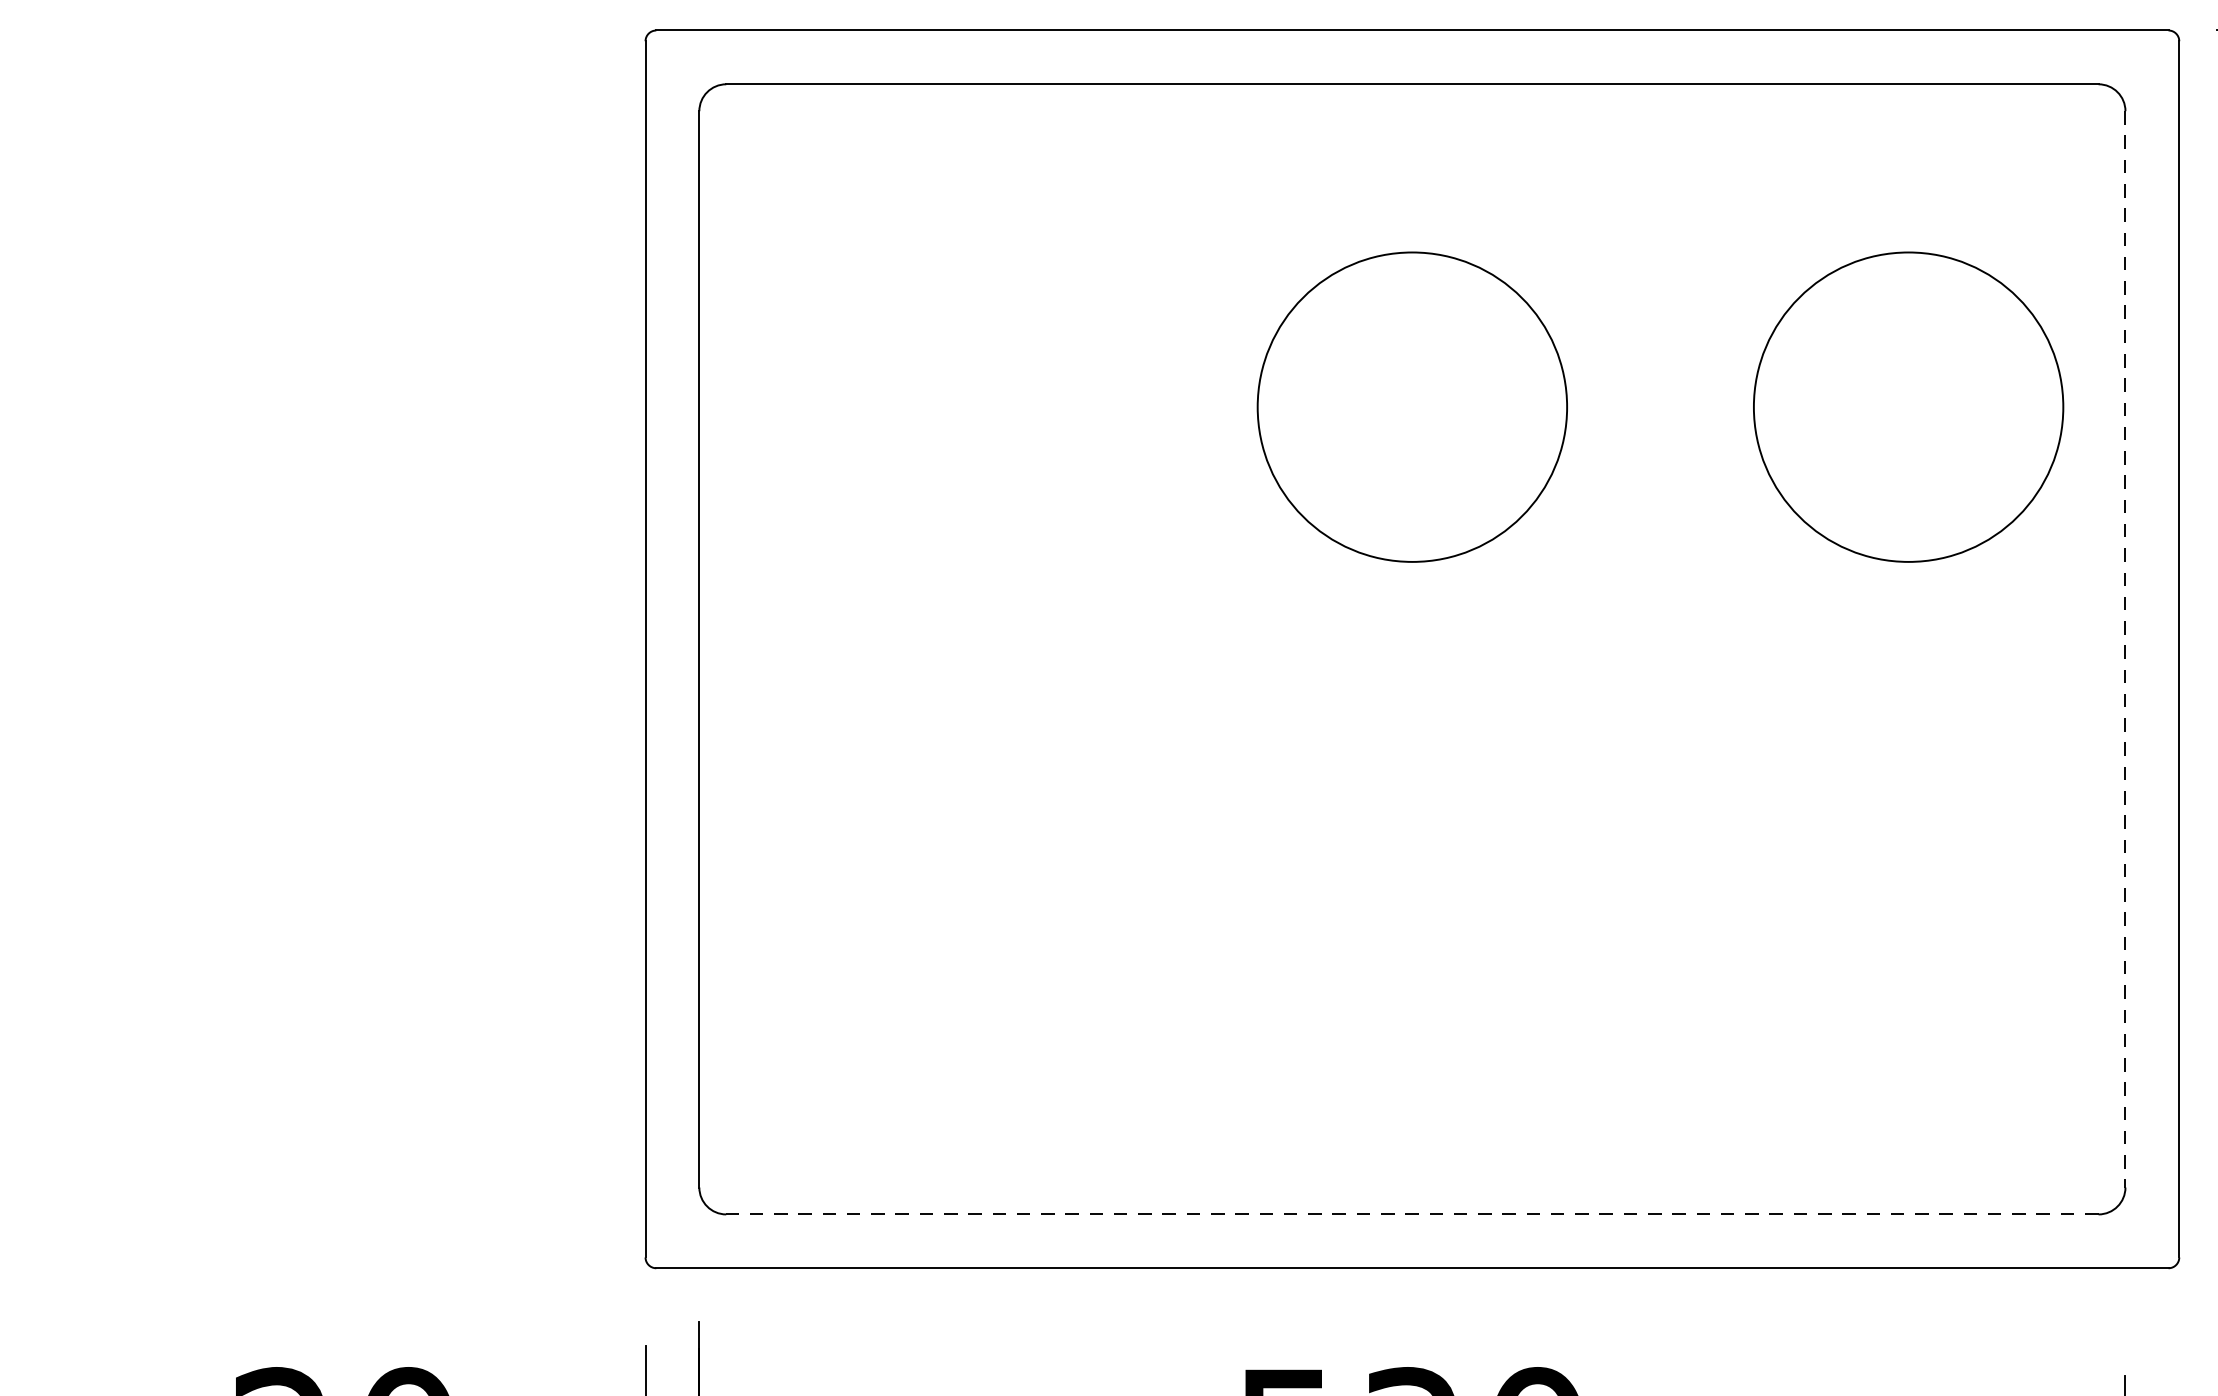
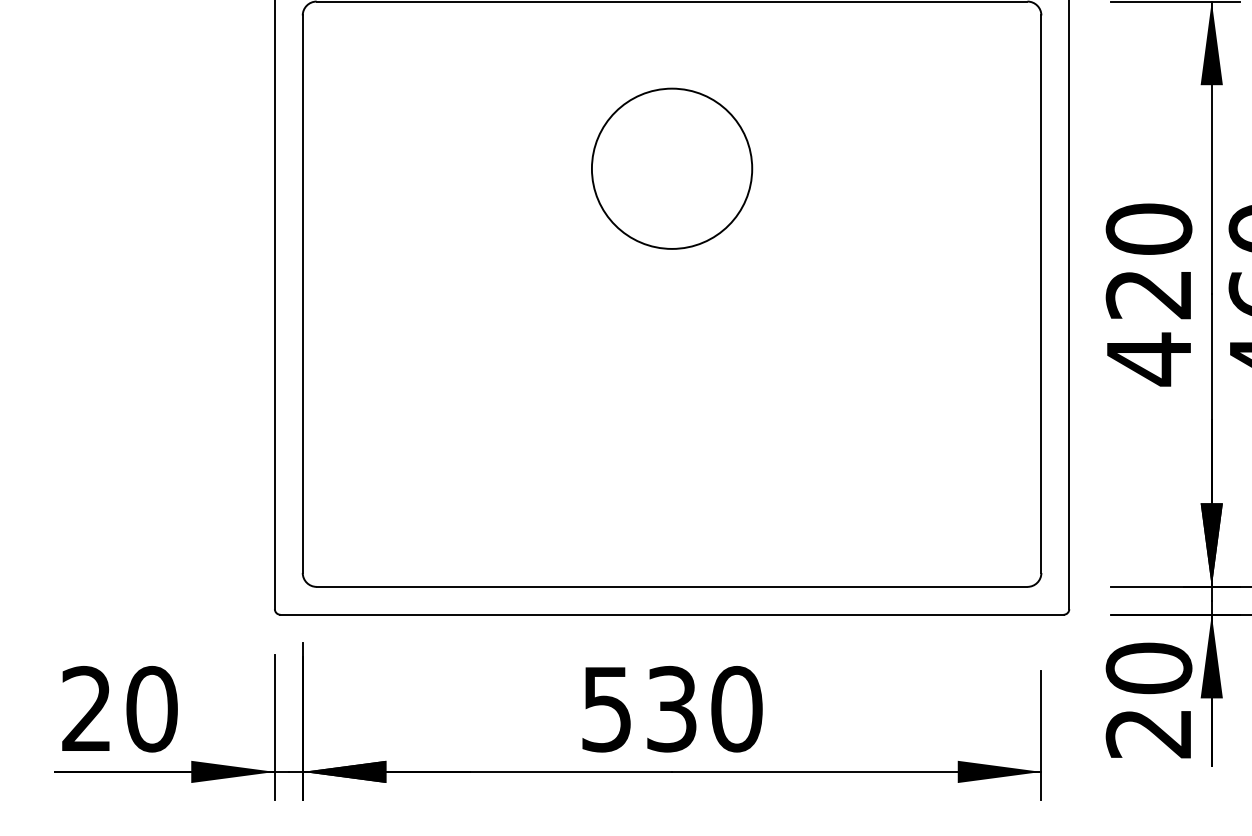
circle: (1909, 406) -> (929, 168), removed
line: (2125, 649) -> (1041, 294), dashed -> solid
line: (1411, 1213) -> (671, 586), dashed -> solid

